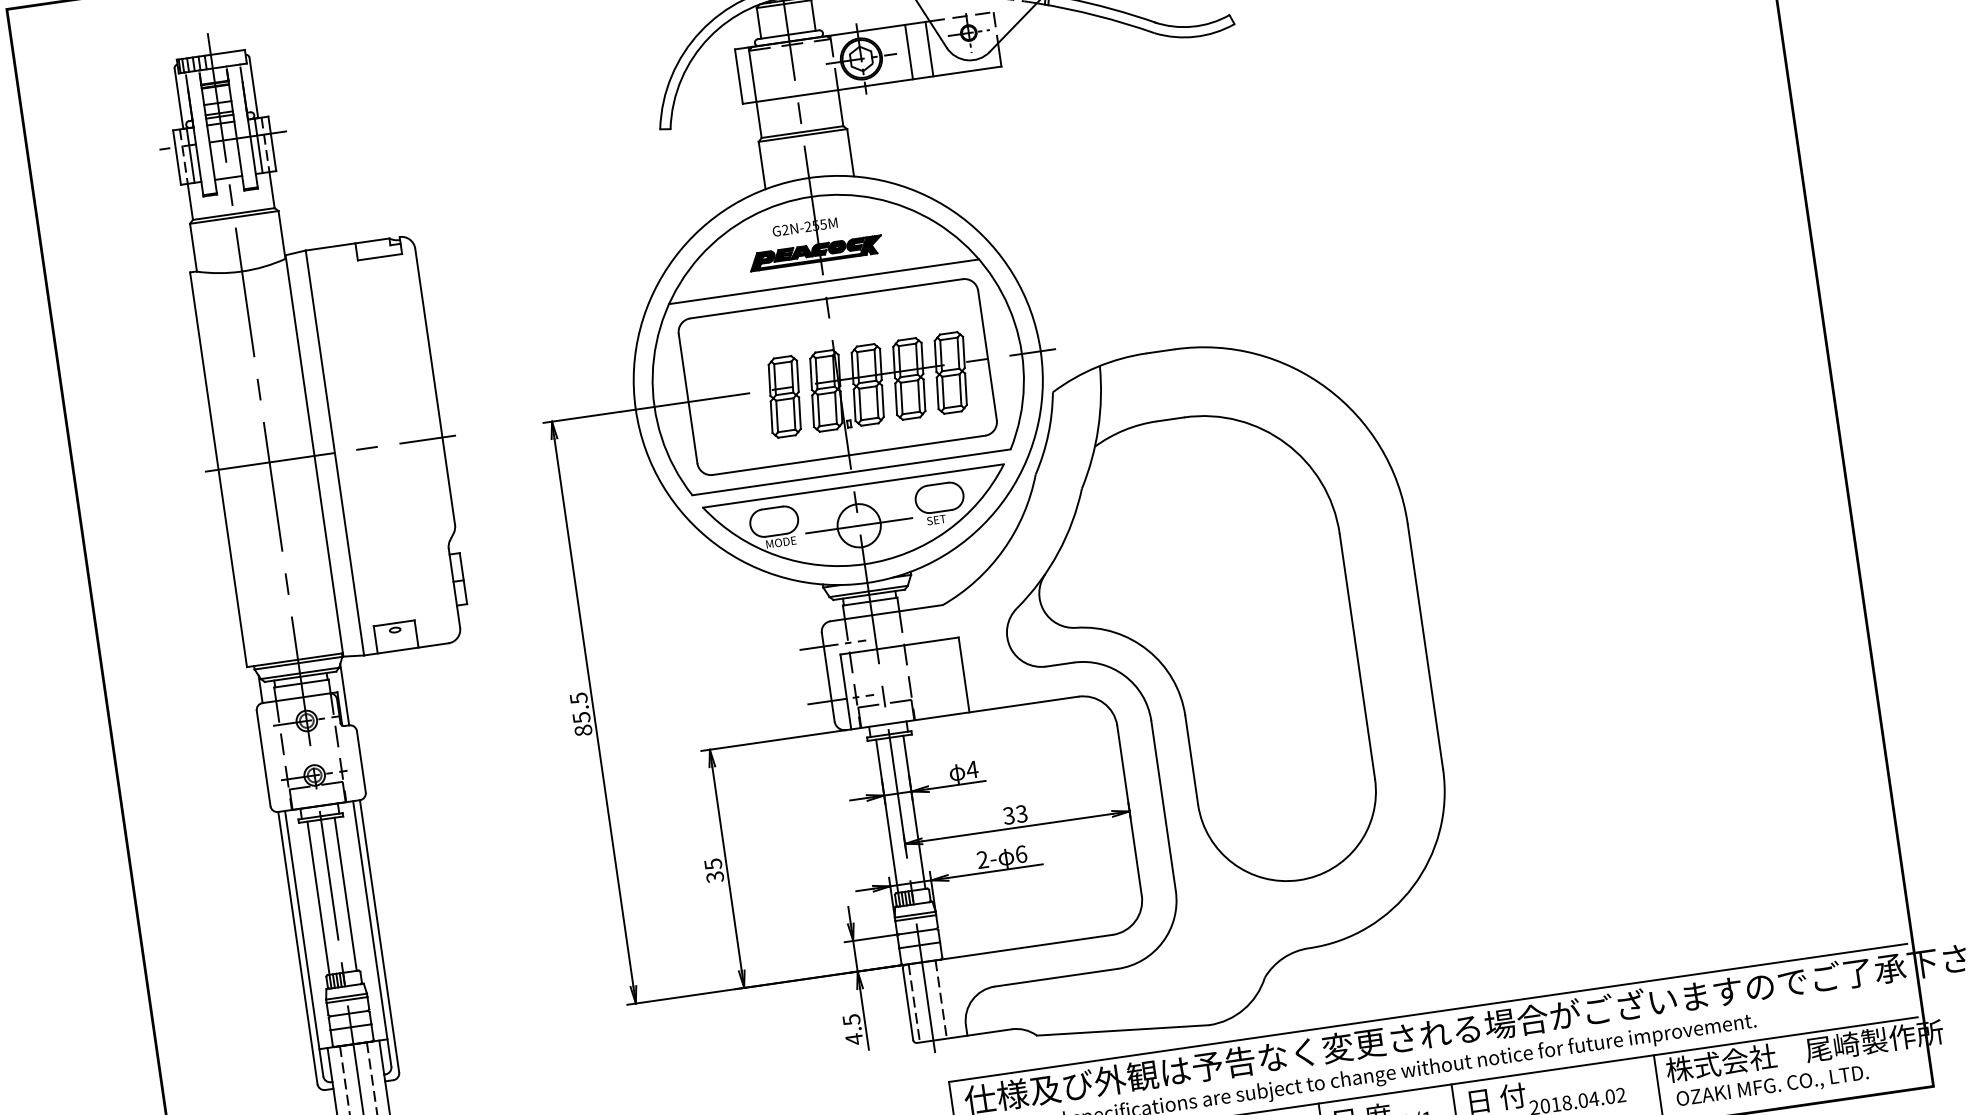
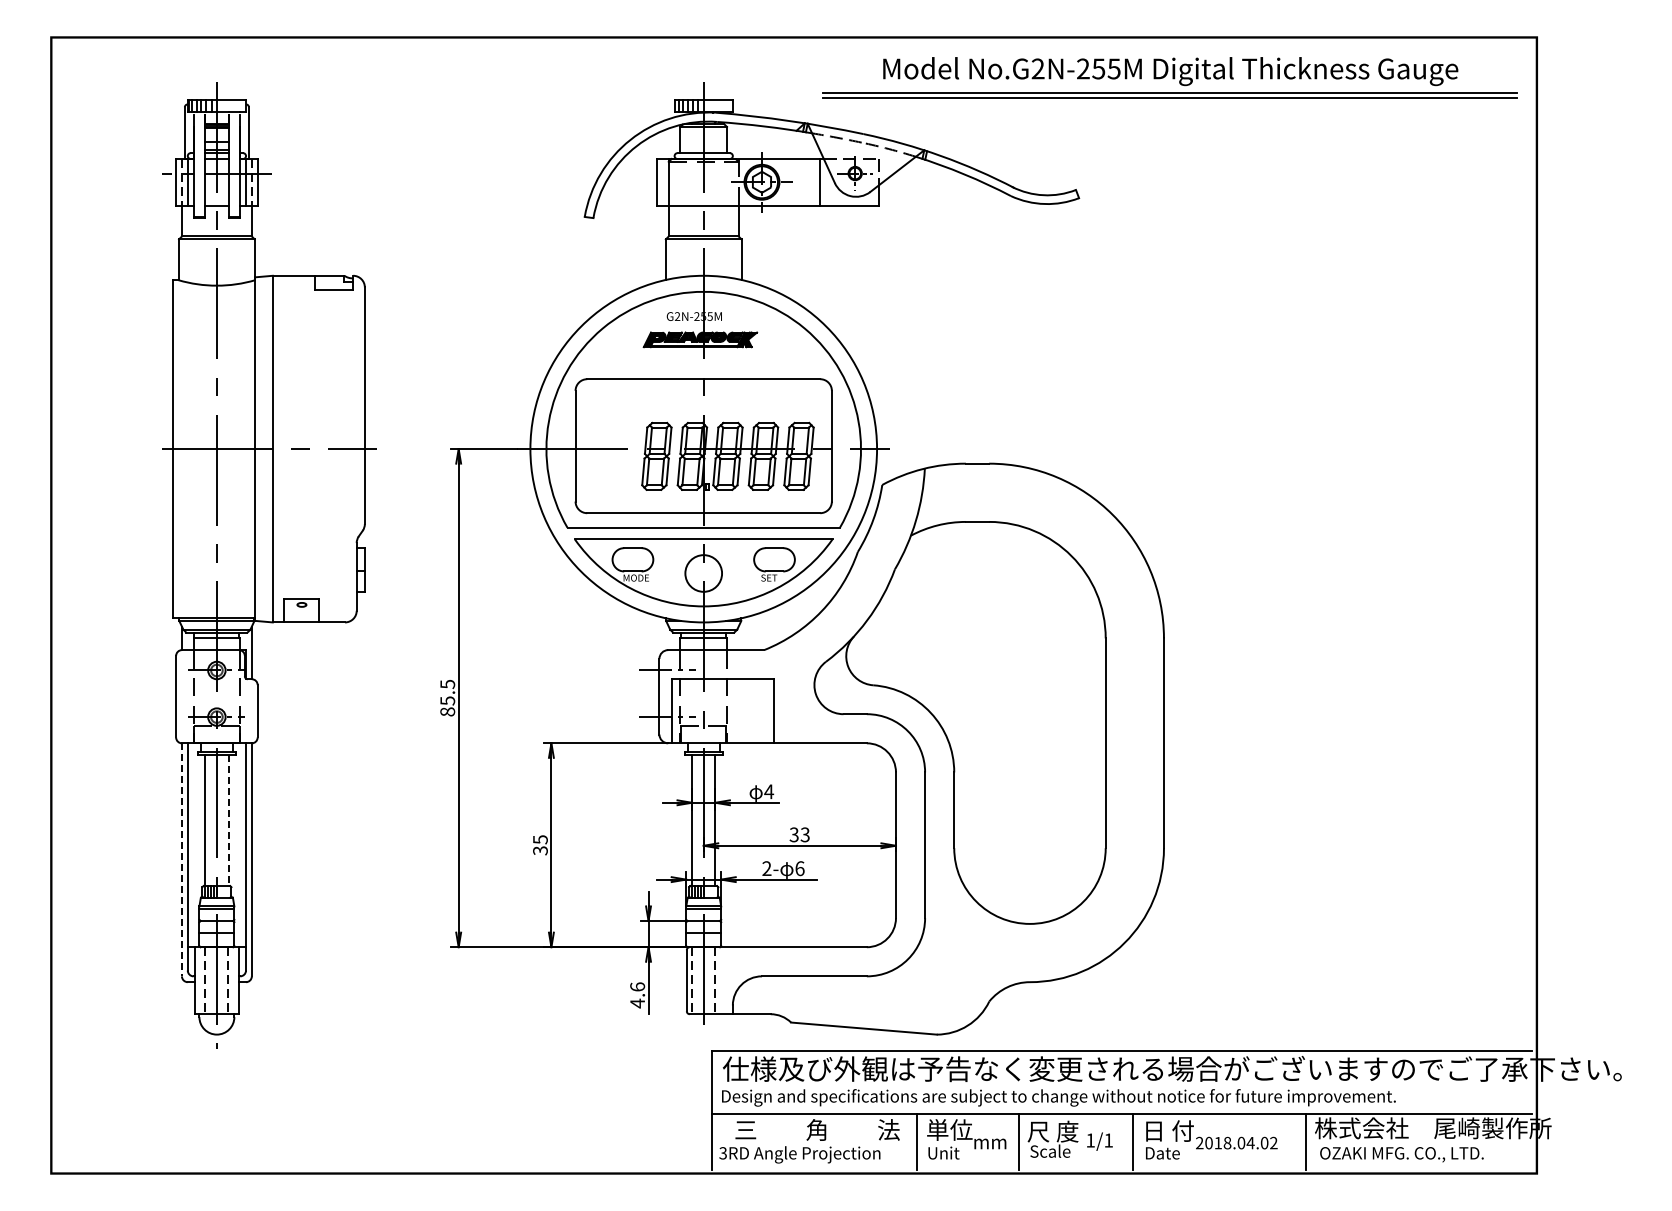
line: (908, 51) -> (802, 181), removed
line: (823, 281) -> (703, 364), removed
line: (858, 525) -> (703, 573), removed
line: (345, 894) -> (228, 820), solid -> dashed
line: (297, 947) -> (181, 859), solid -> dashed
text: (851, 1019) -> (637, 986), 4.5 -> 4.6

